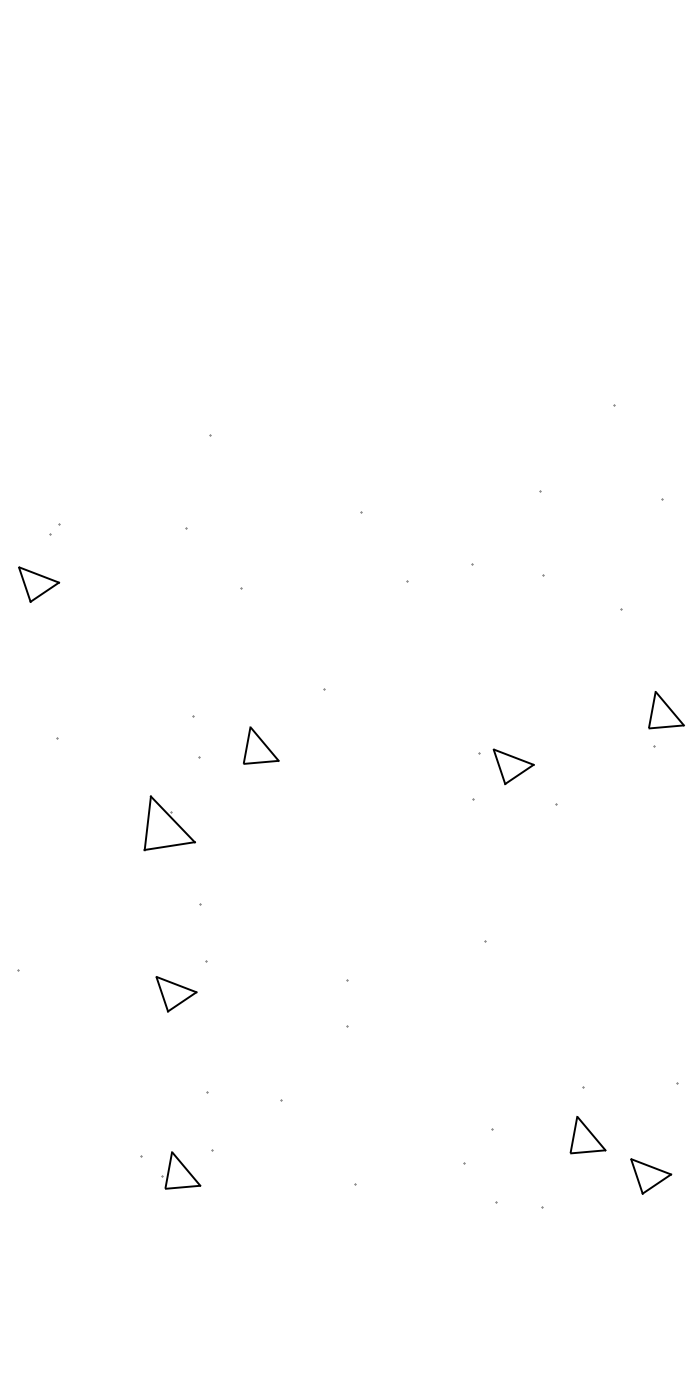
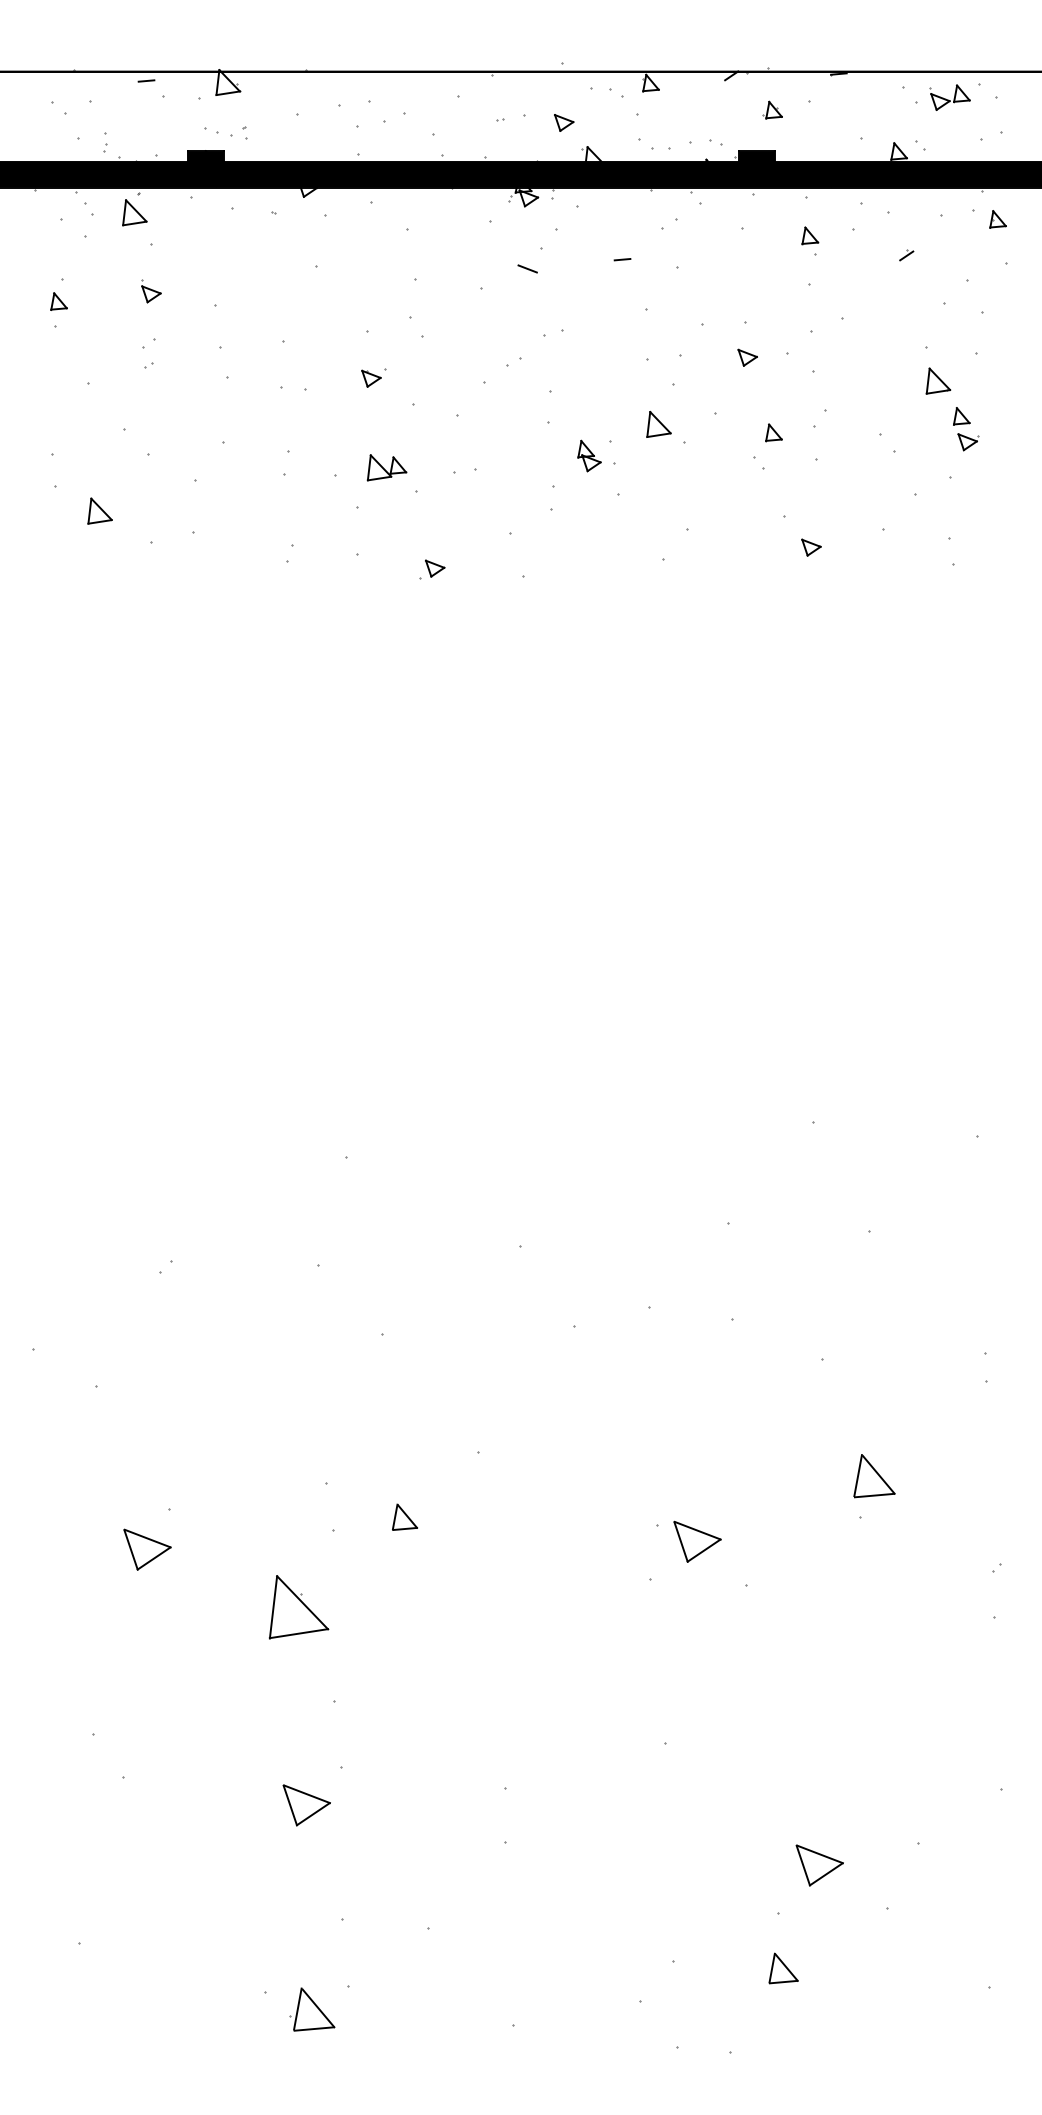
part: (39, 584) -> (147, 1549), moved
part: (260, 745) -> (404, 1517), size x0.6
part: (587, 1135) -> (783, 1968), size x0.7
part: (650, 1176) -> (819, 1865), moved

